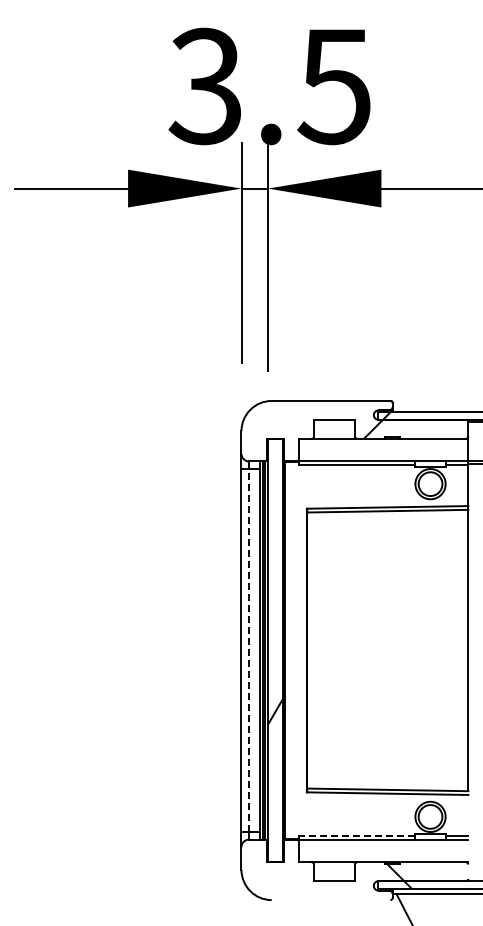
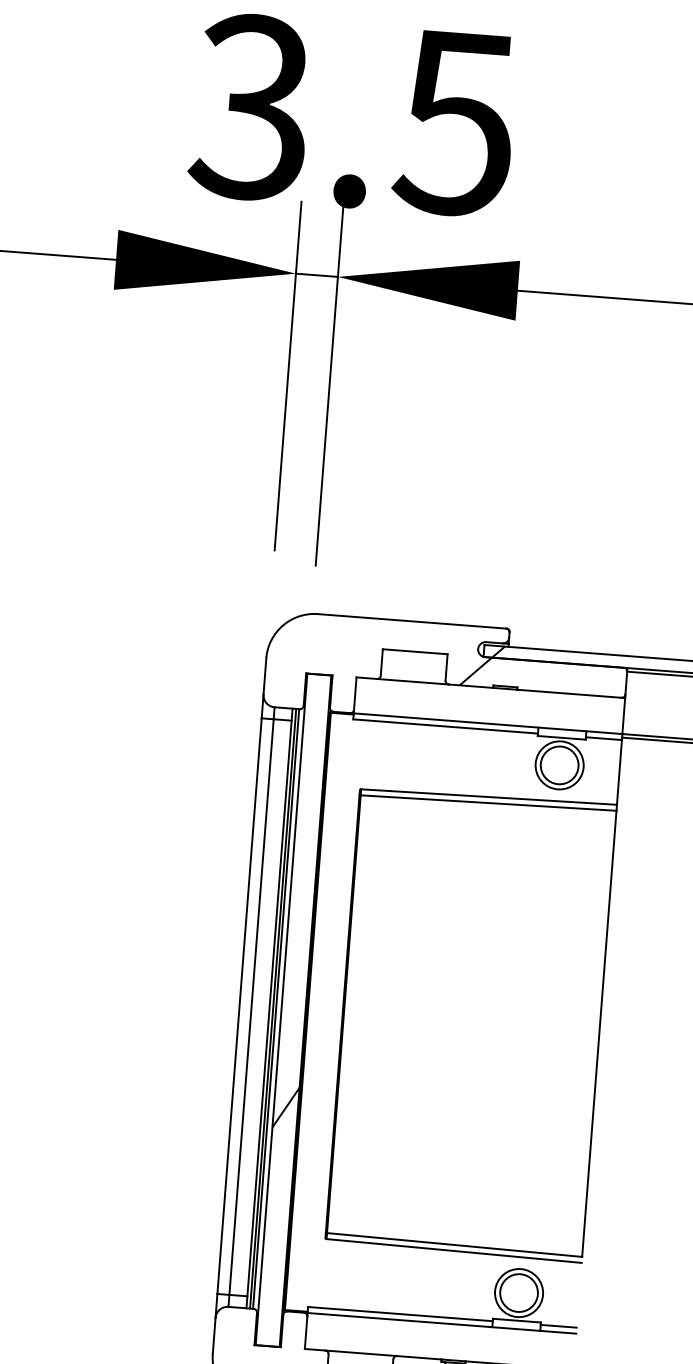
line: (249, 650) -> (252, 1007), dashed -> solid
line: (356, 835) -> (399, 1313), dashed -> solid

